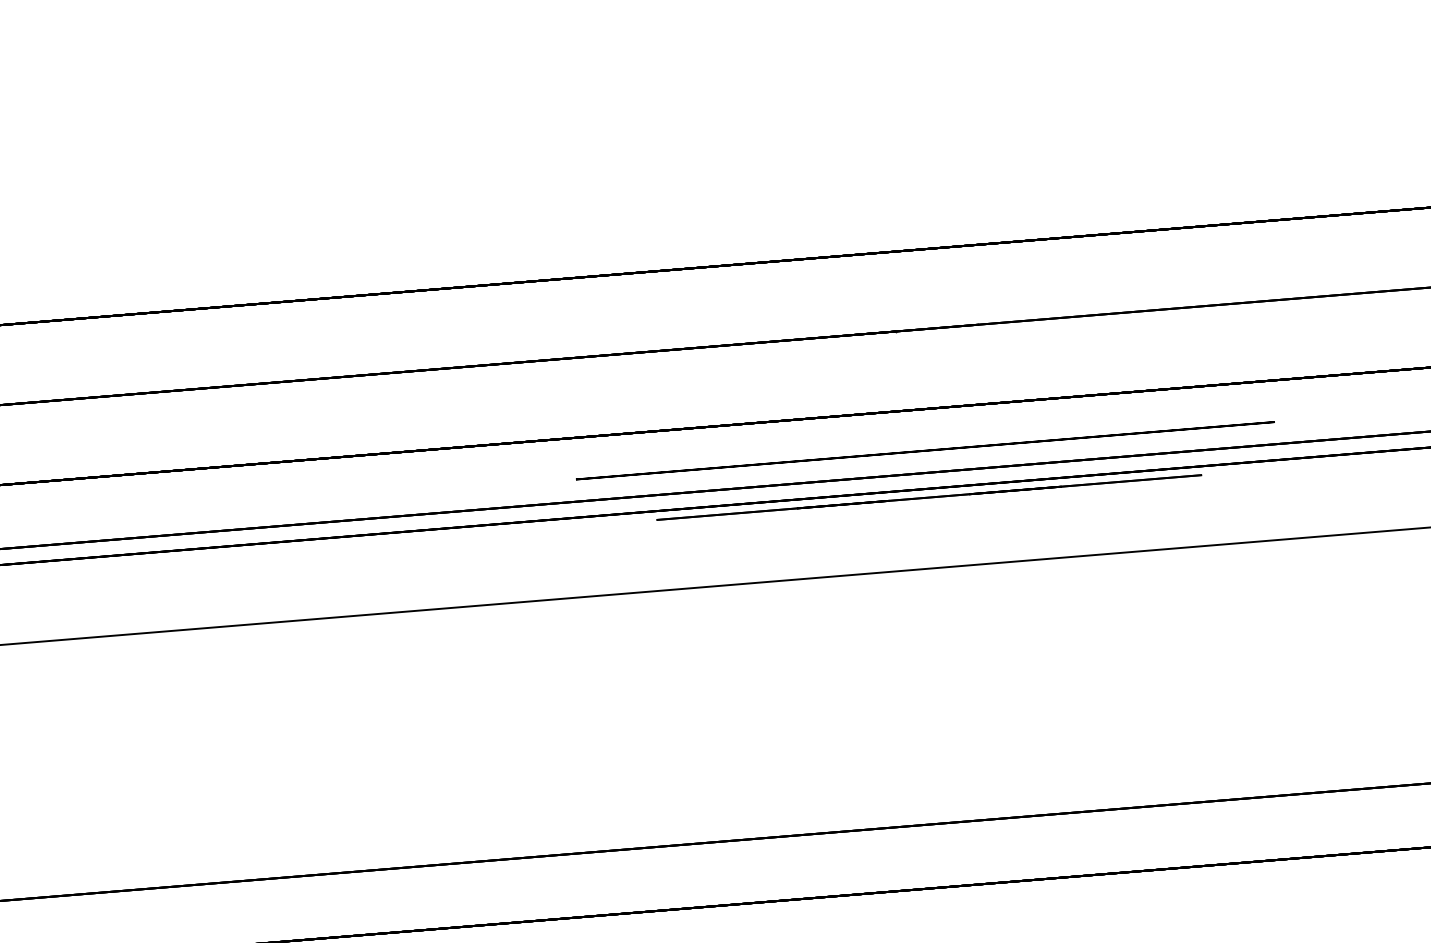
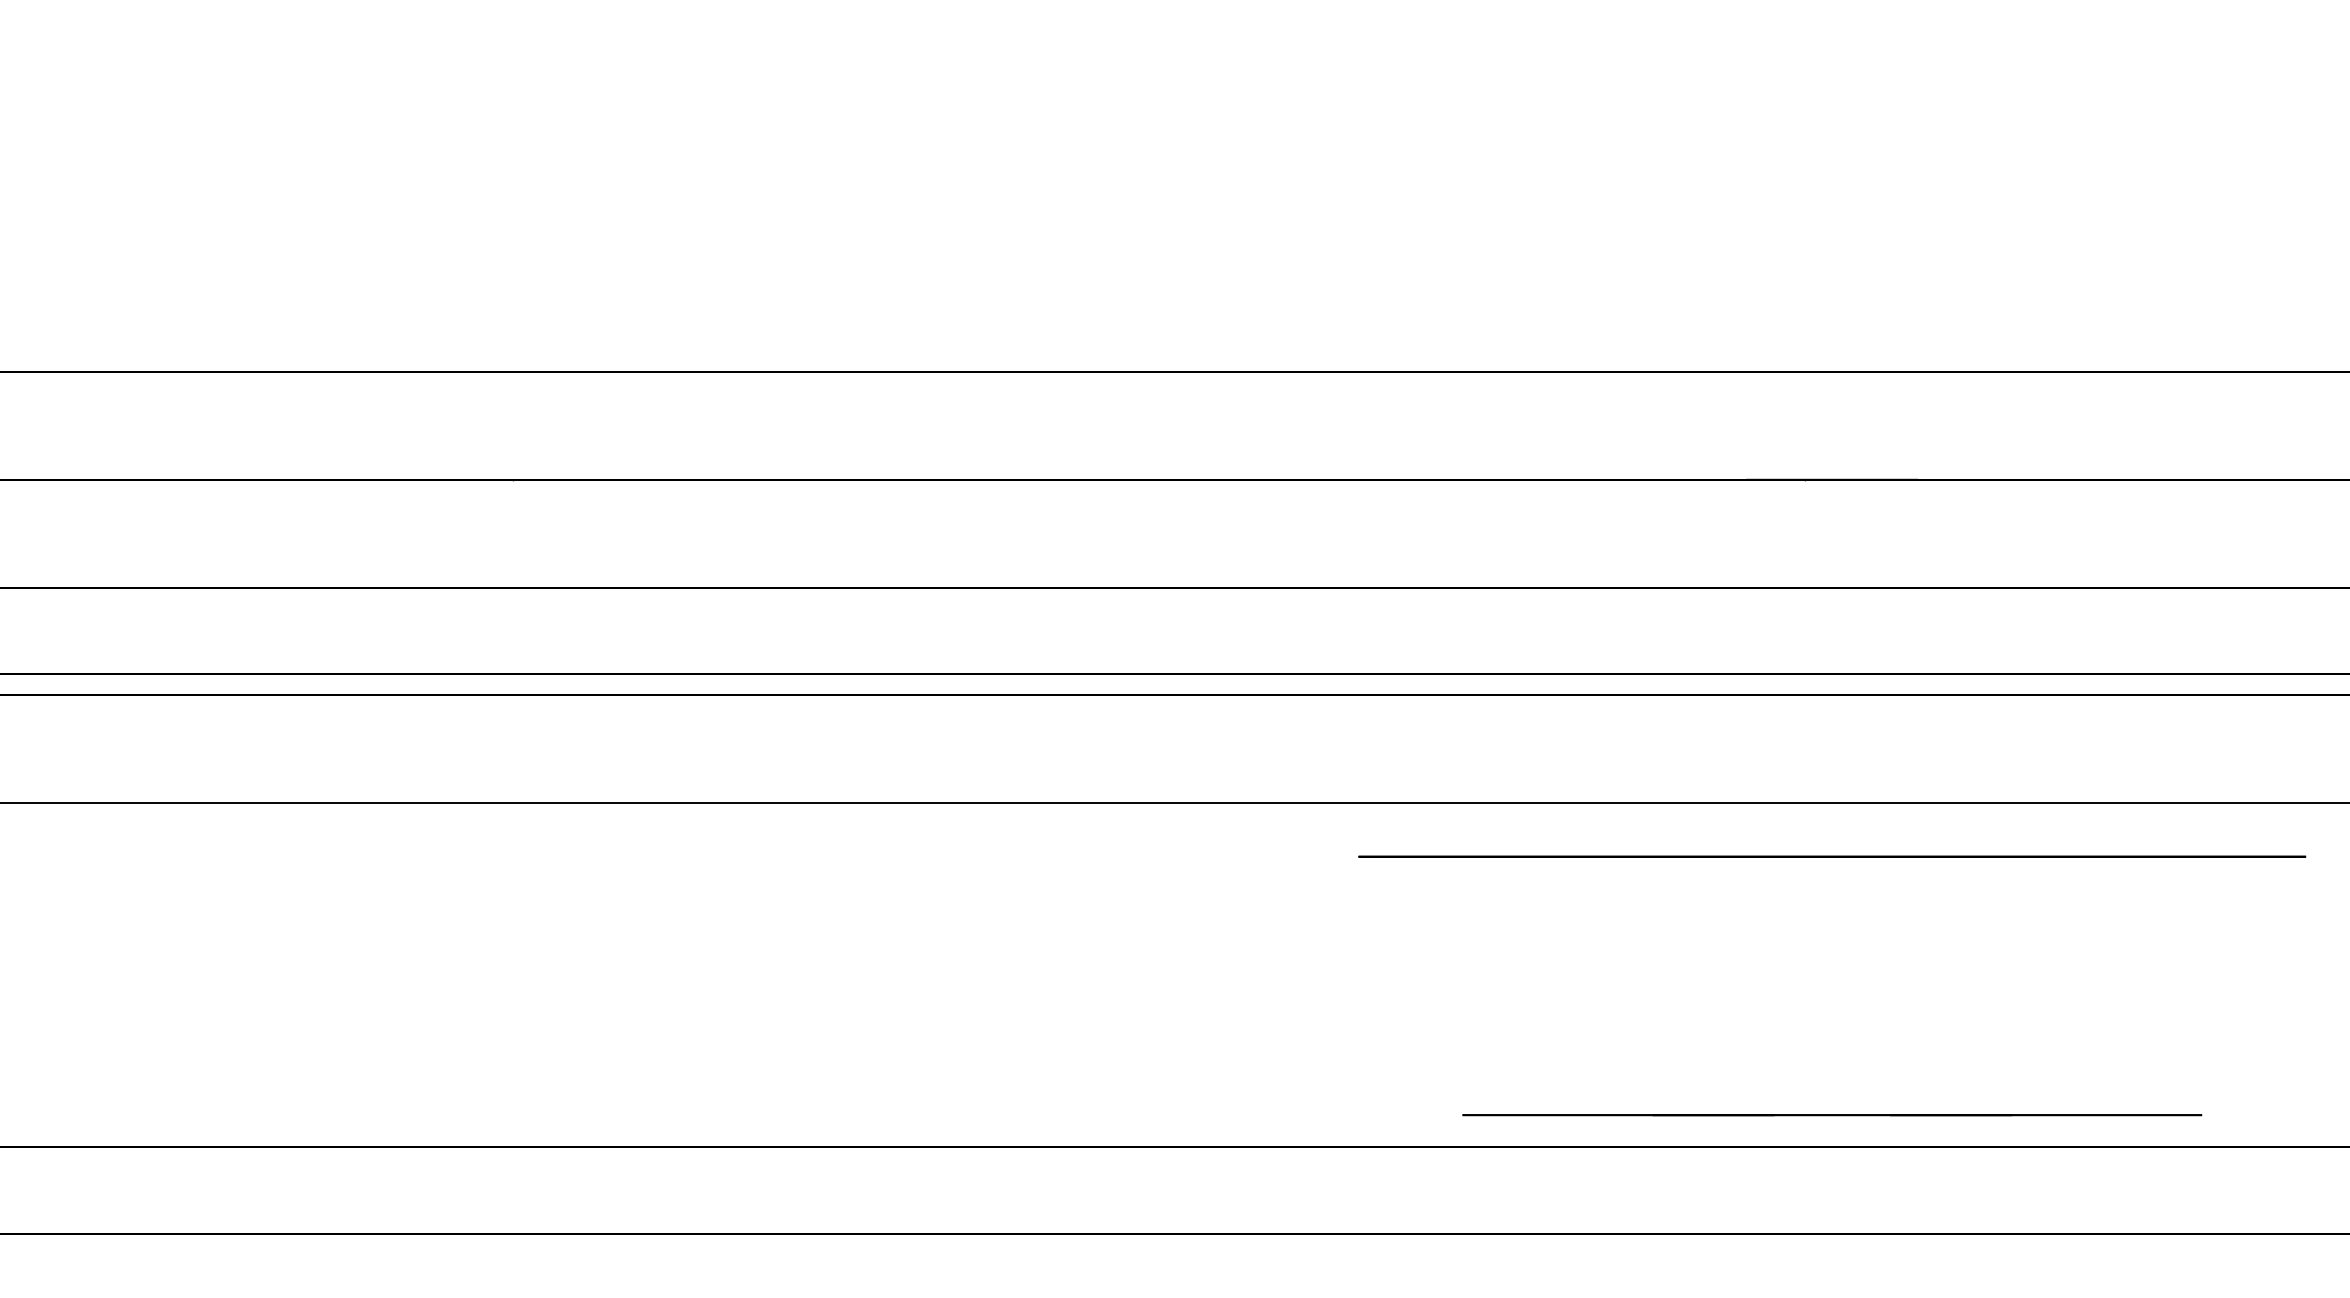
circle: (925, 450) -> (1832, 856), moved
line: (929, 497) -> (1832, 1115), moved

